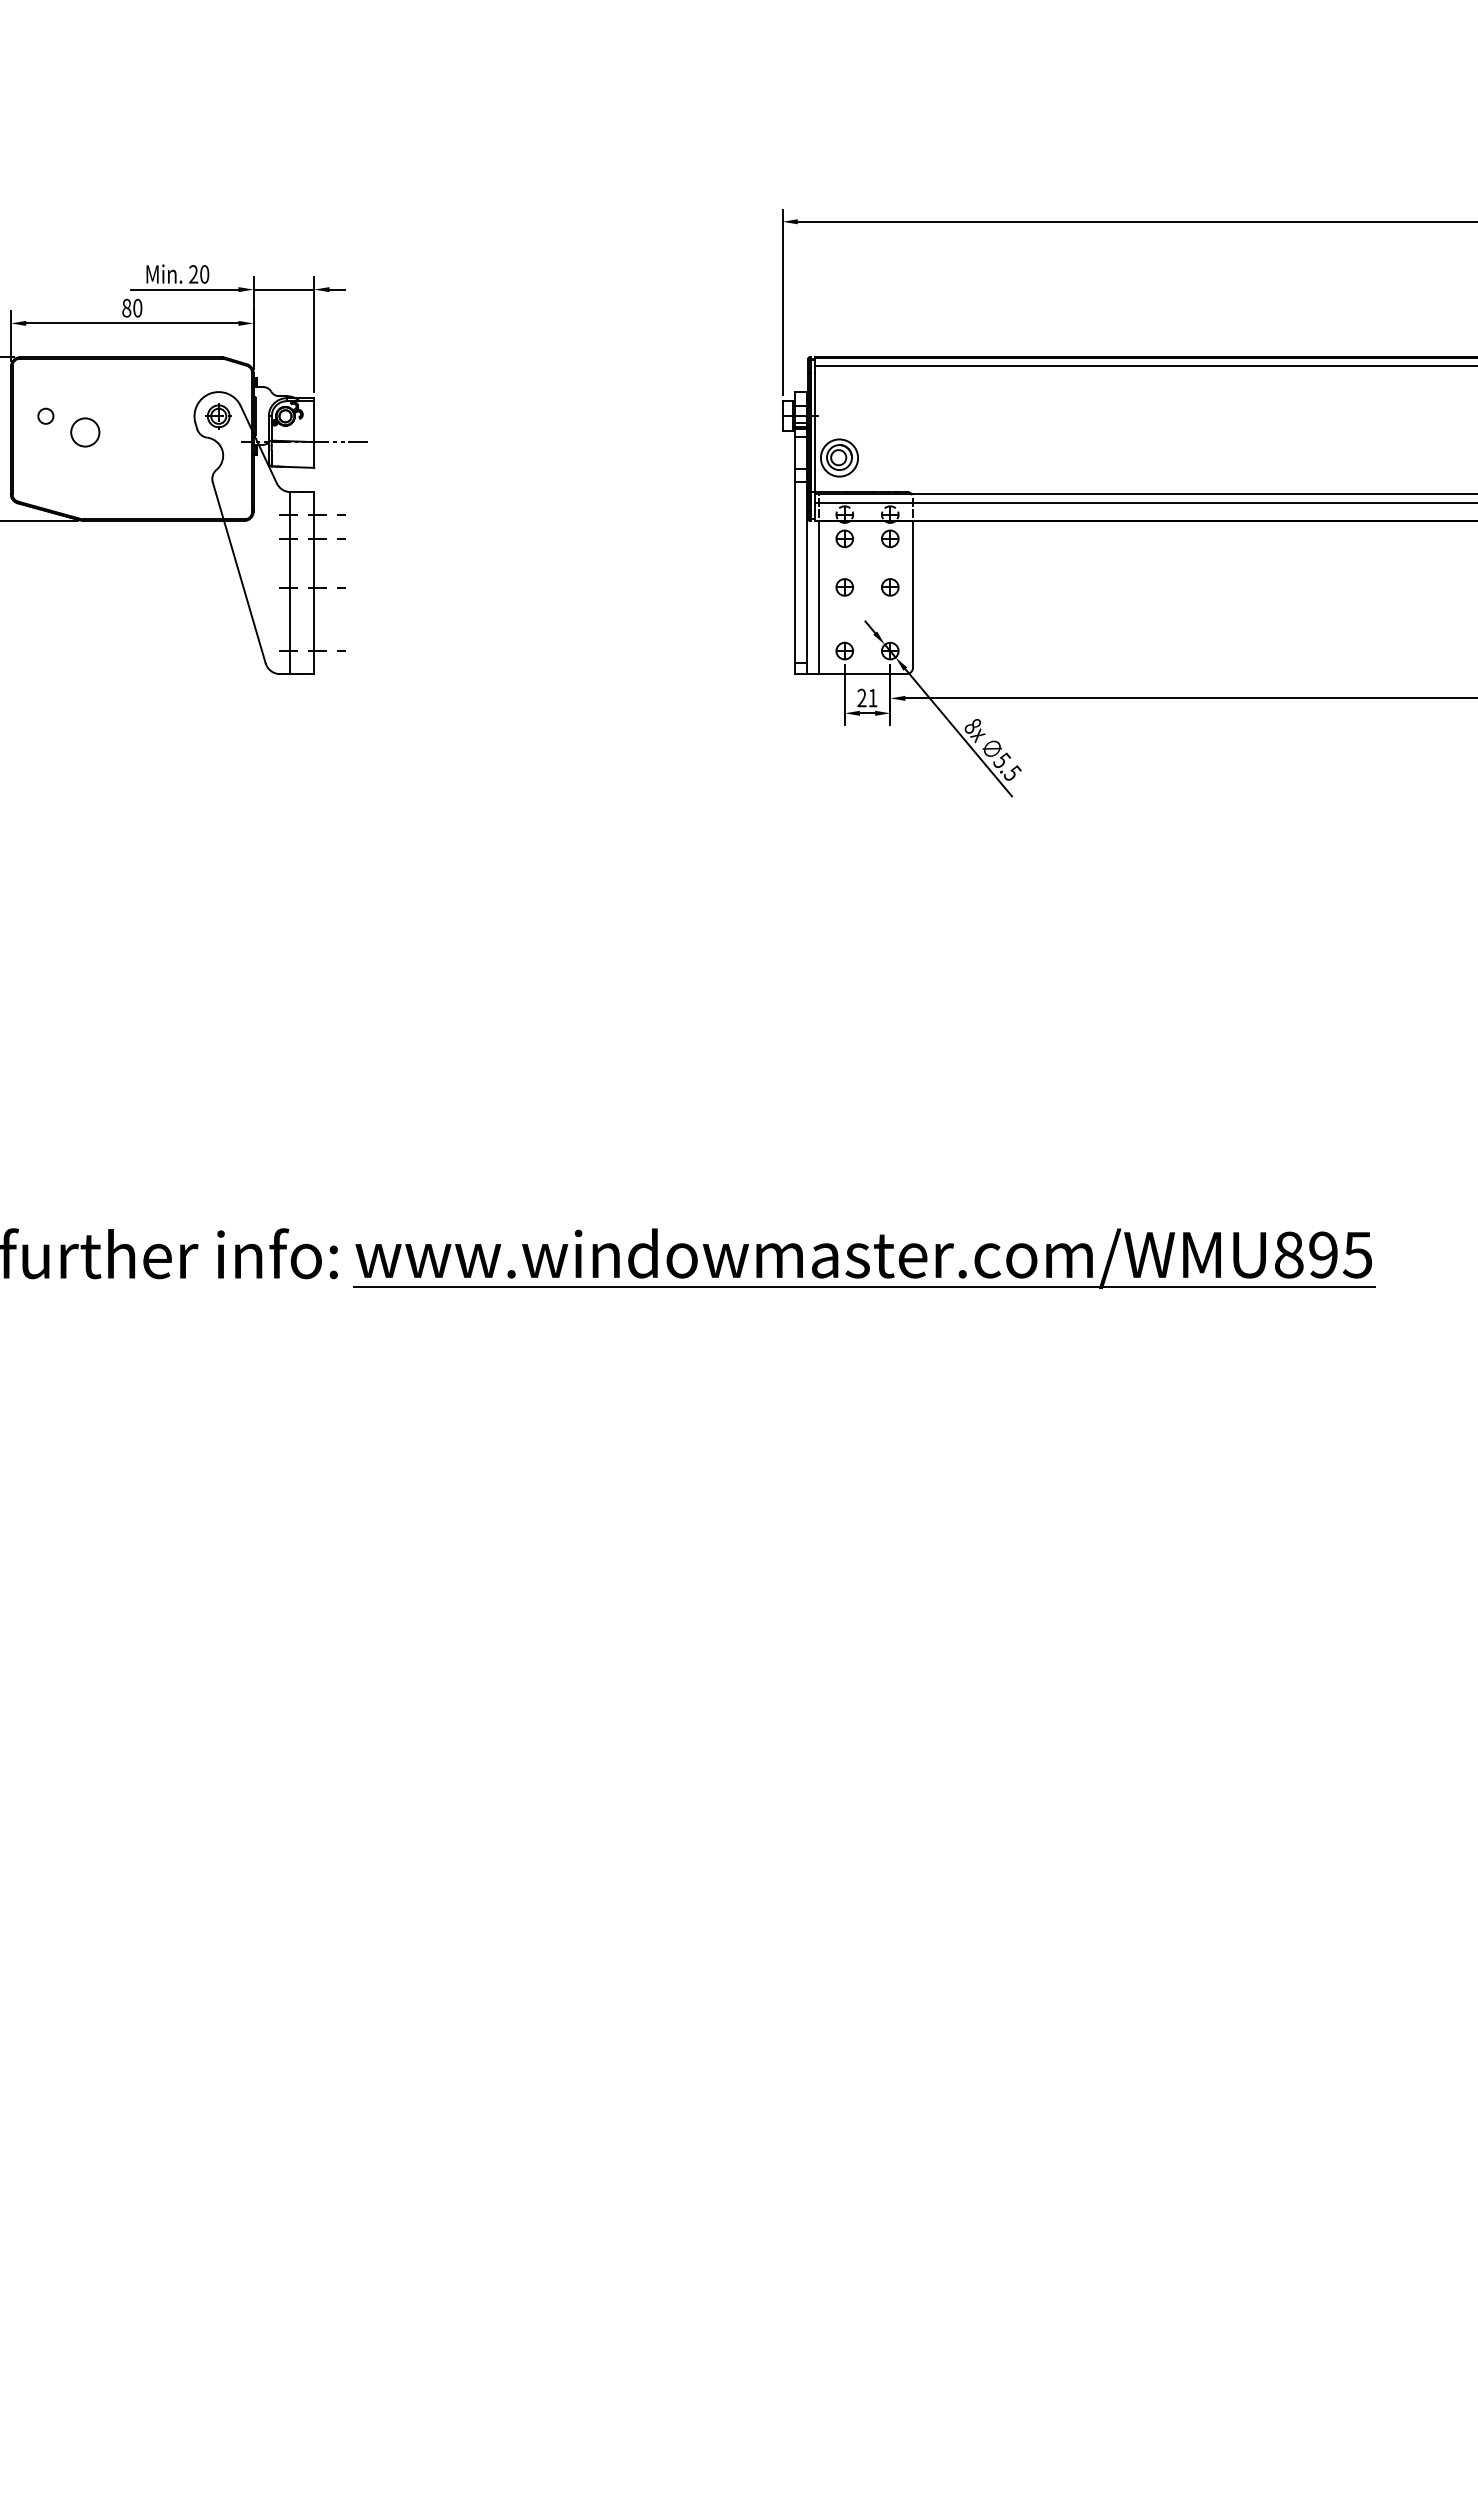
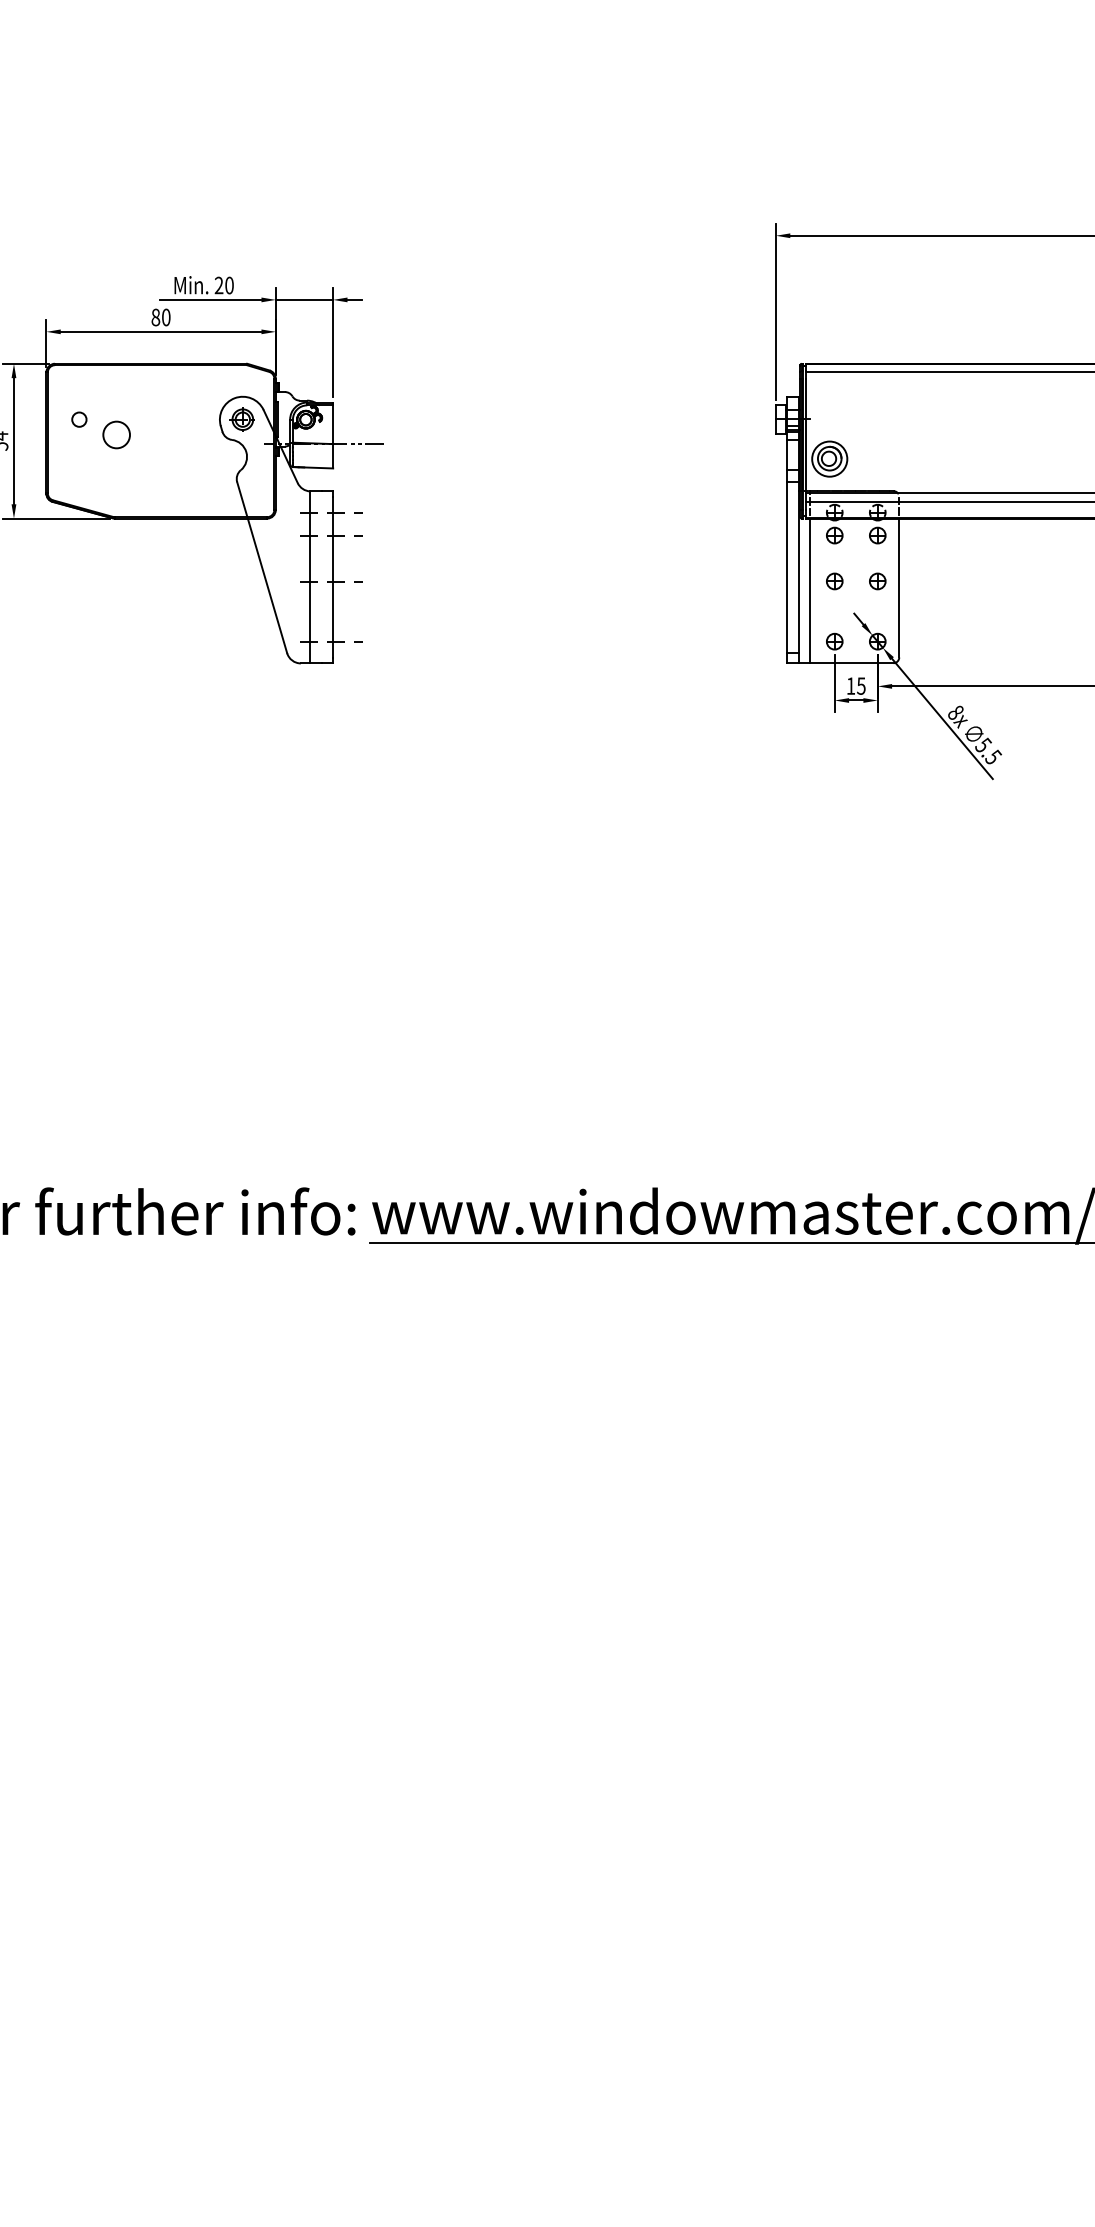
text: (867, 697) -> (856, 685), 21 -> 15

